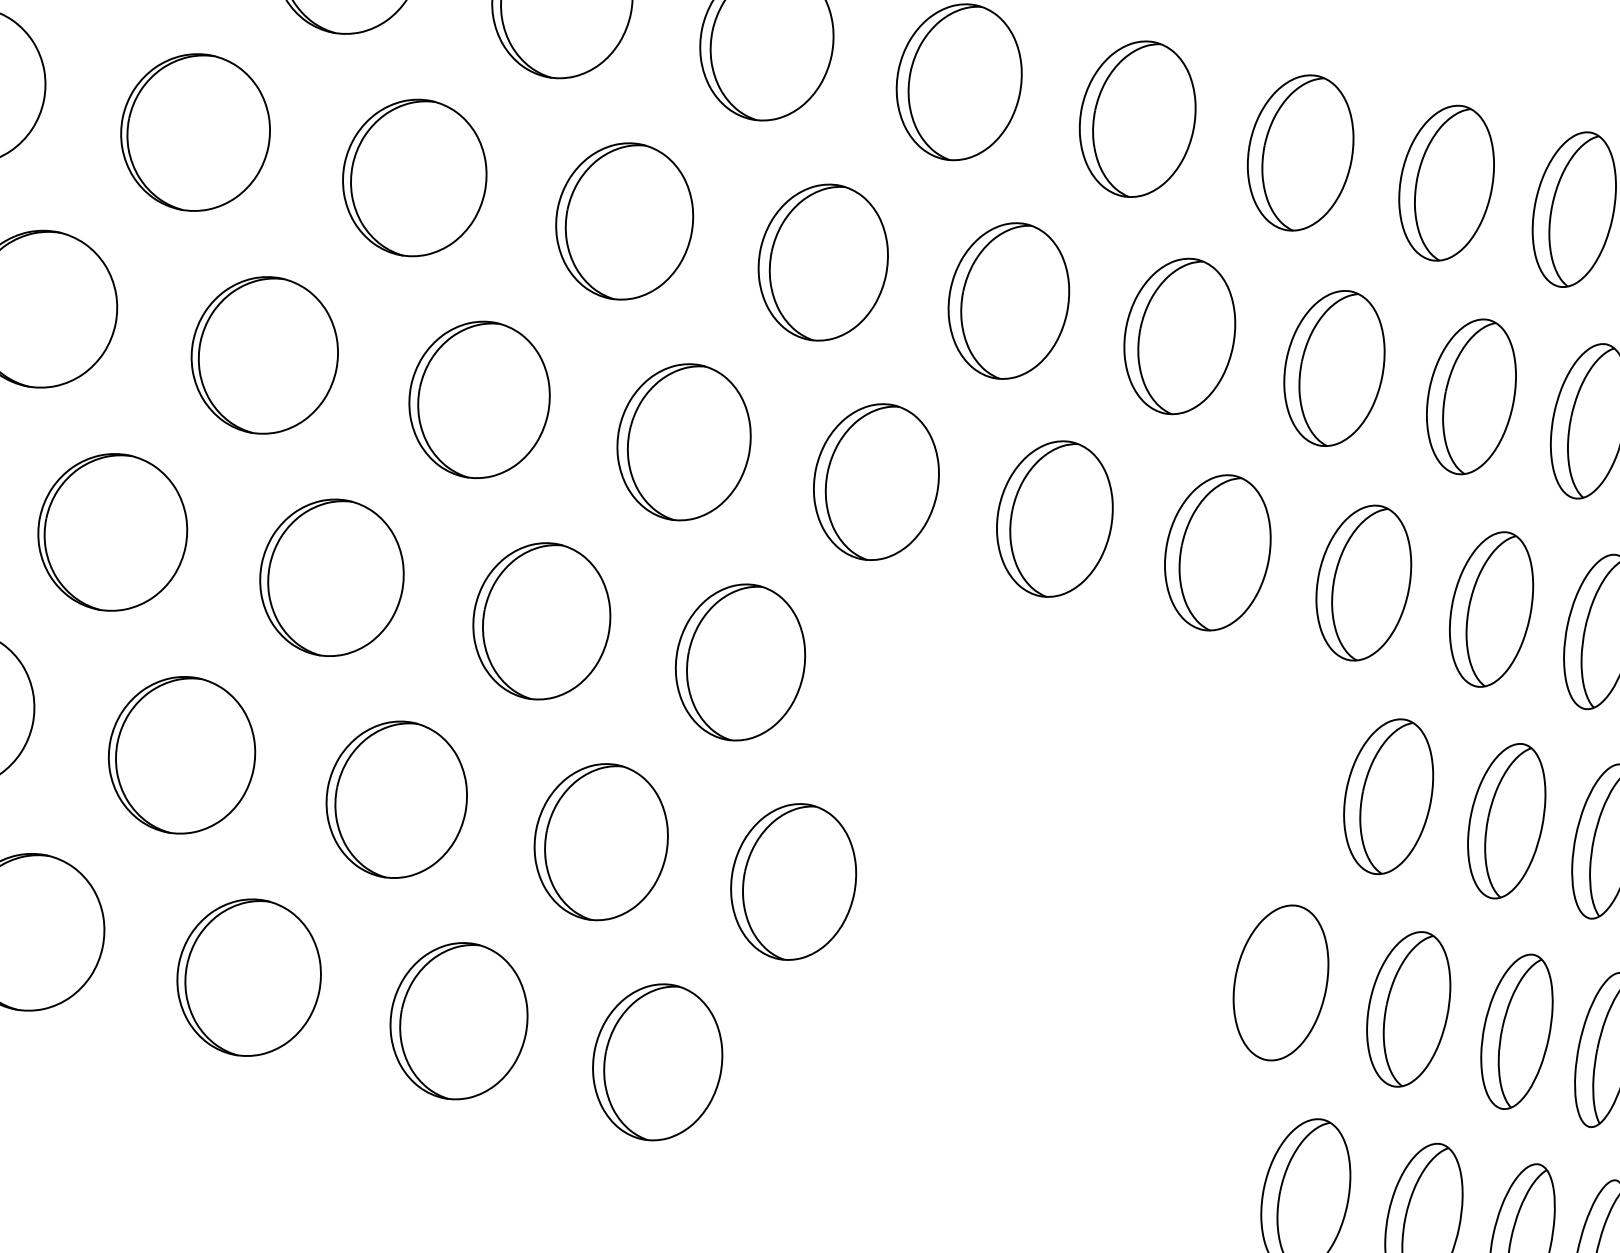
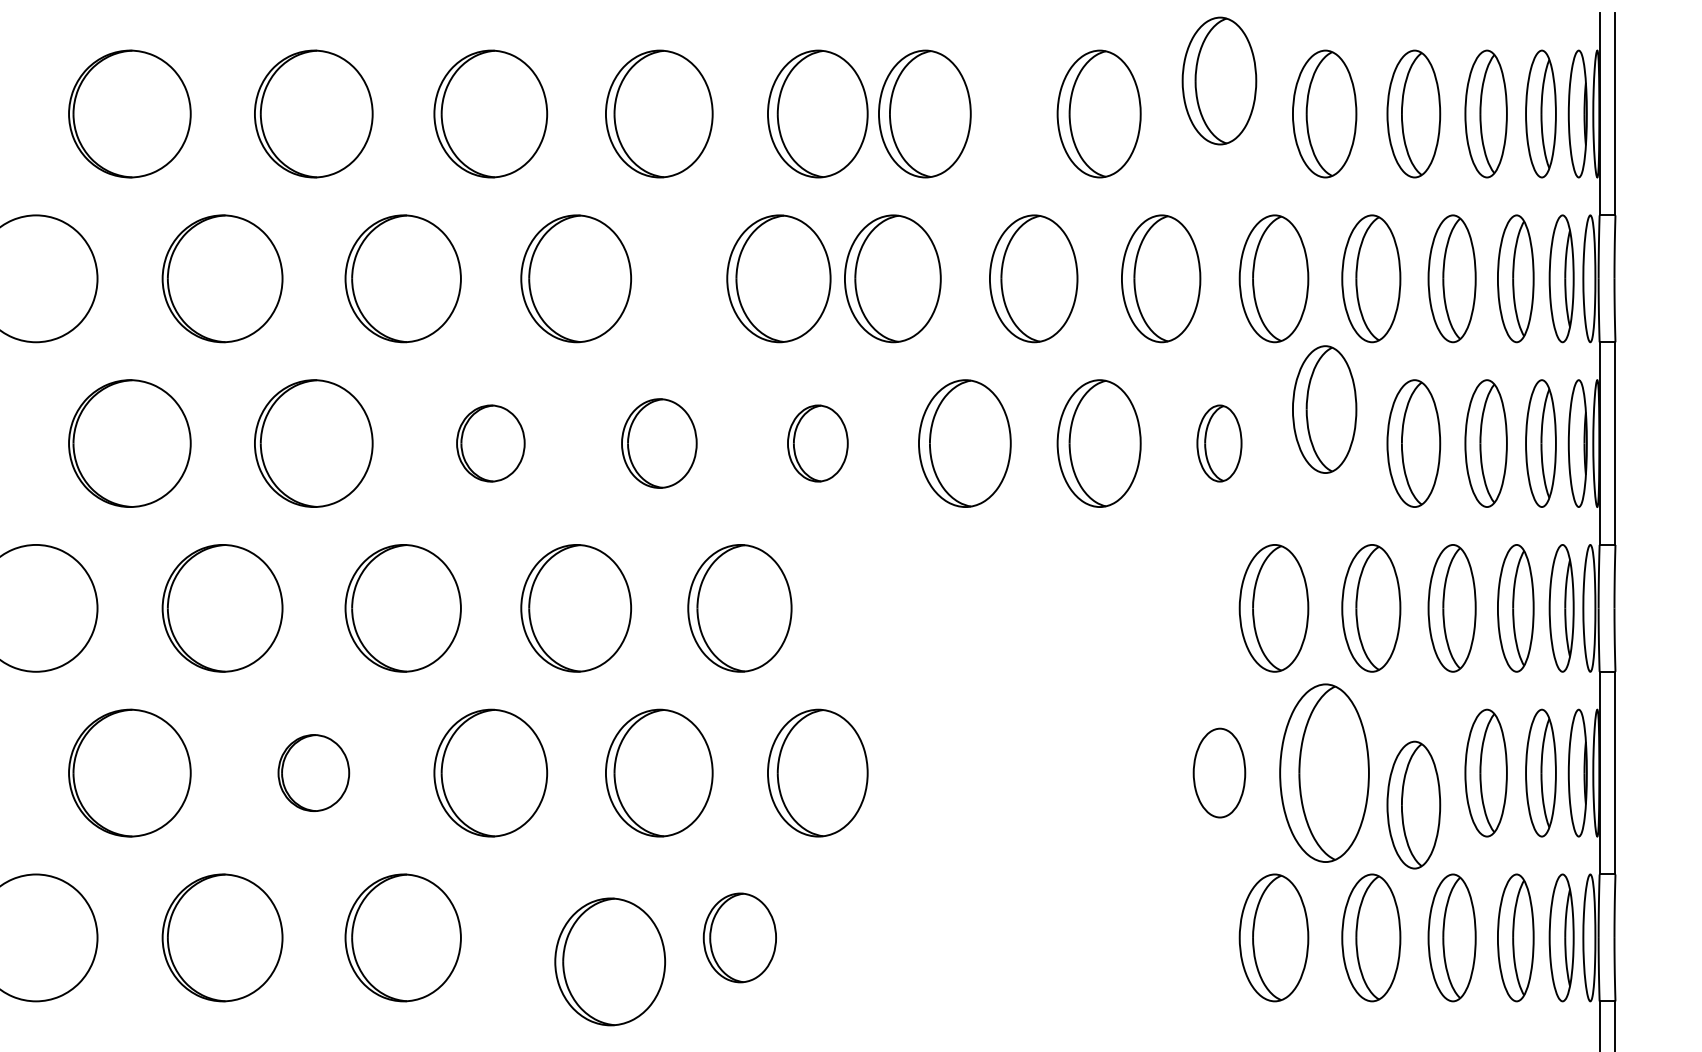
part: (1137, 118) -> (924, 113), moved
part: (1446, 182) -> (1219, 80), moved
part: (822, 261) -> (778, 278), moved
part: (479, 399) -> (490, 443), size x0.6
part: (684, 442) -> (659, 443), size x0.7
part: (876, 481) -> (817, 443), size x0.6
part: (1363, 582) -> (1219, 443), size x0.6
part: (1491, 609) -> (1324, 409), moved
part: (181, 754) -> (313, 772), size x0.6
part: (1281, 981) -> (1219, 772), size x0.7
part: (1408, 1008) -> (1324, 772), size x1.4
part: (459, 1020) -> (610, 961), moved
part: (1516, 1030) -> (1413, 804), moved
part: (657, 1061) -> (739, 937), size x0.7

